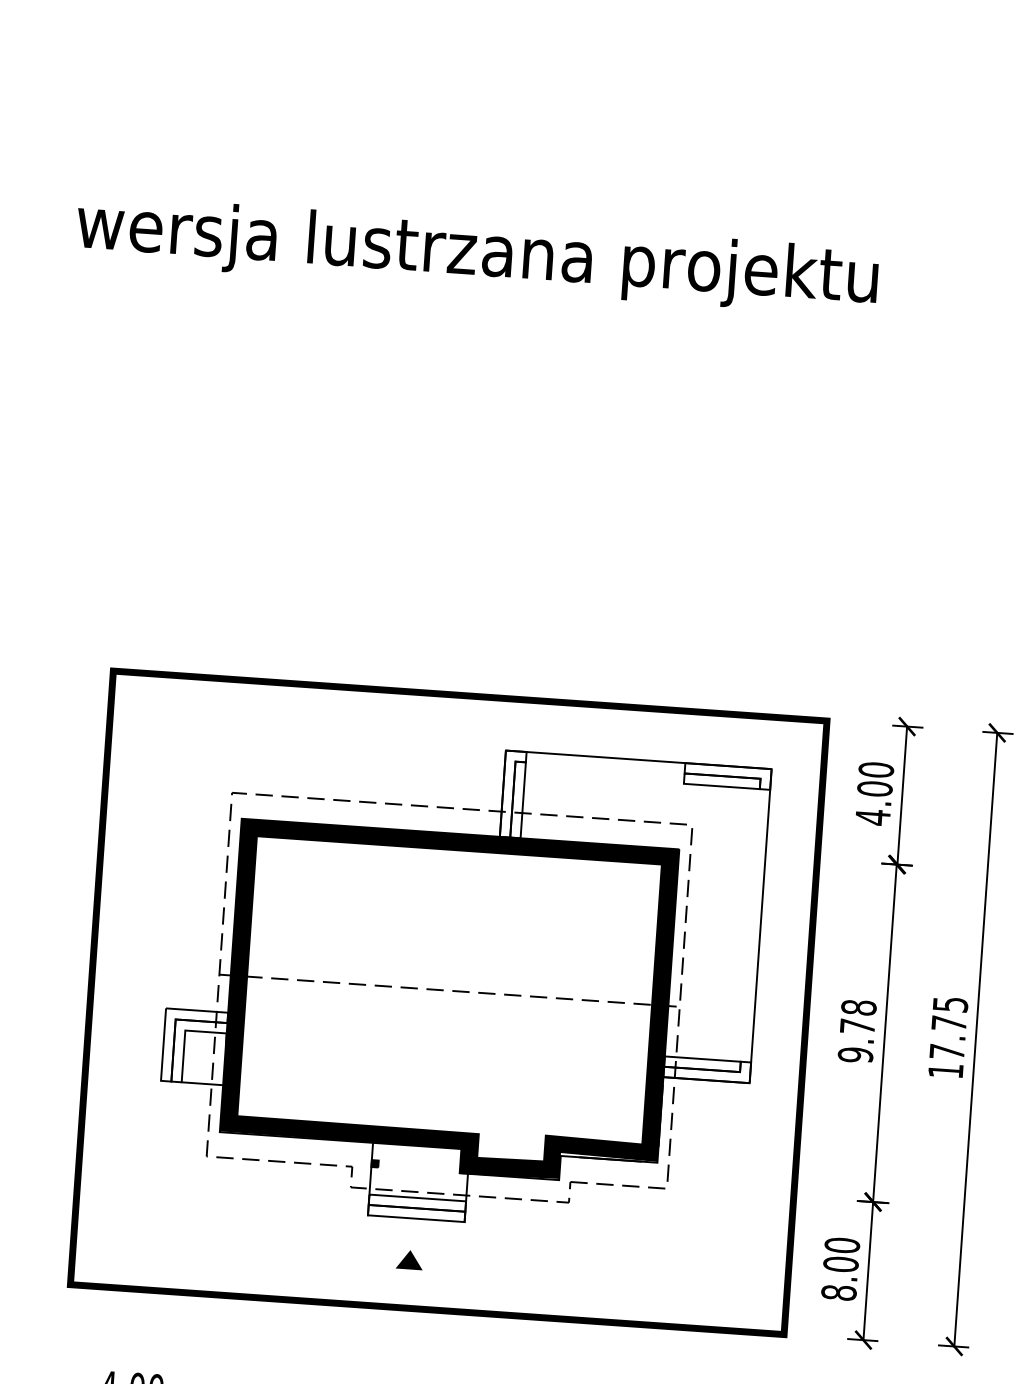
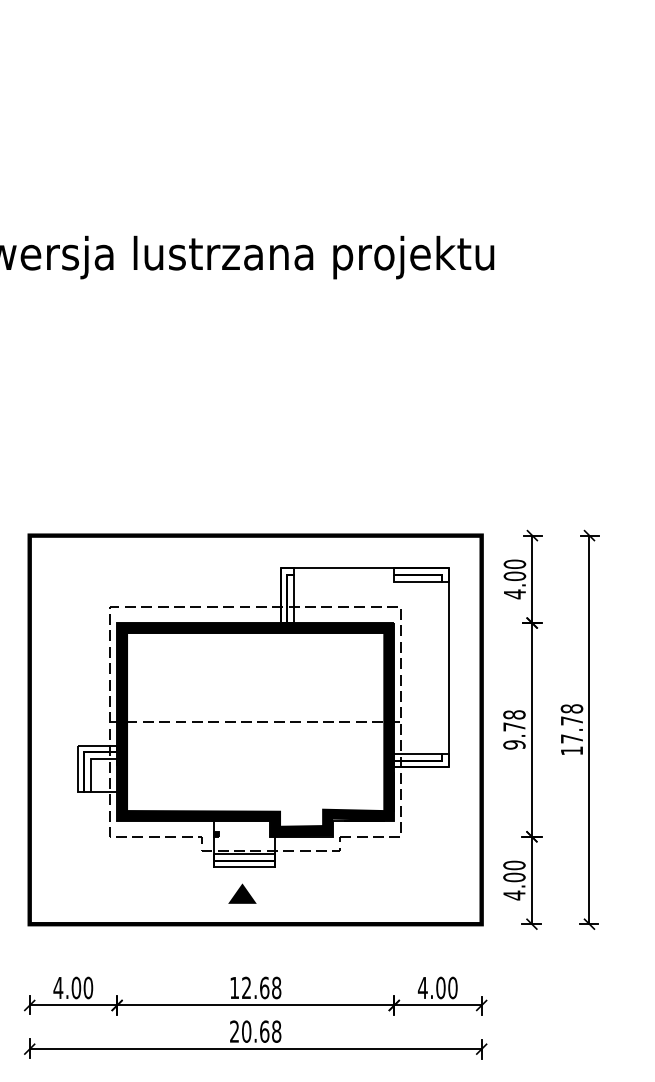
text: (949, 1003) -> (571, 708), 17.75 -> 17.78
part: (409, 1259) -> (242, 893), size x1.67
text: (839, 1292) -> (514, 895), 8.00 -> 4.00

